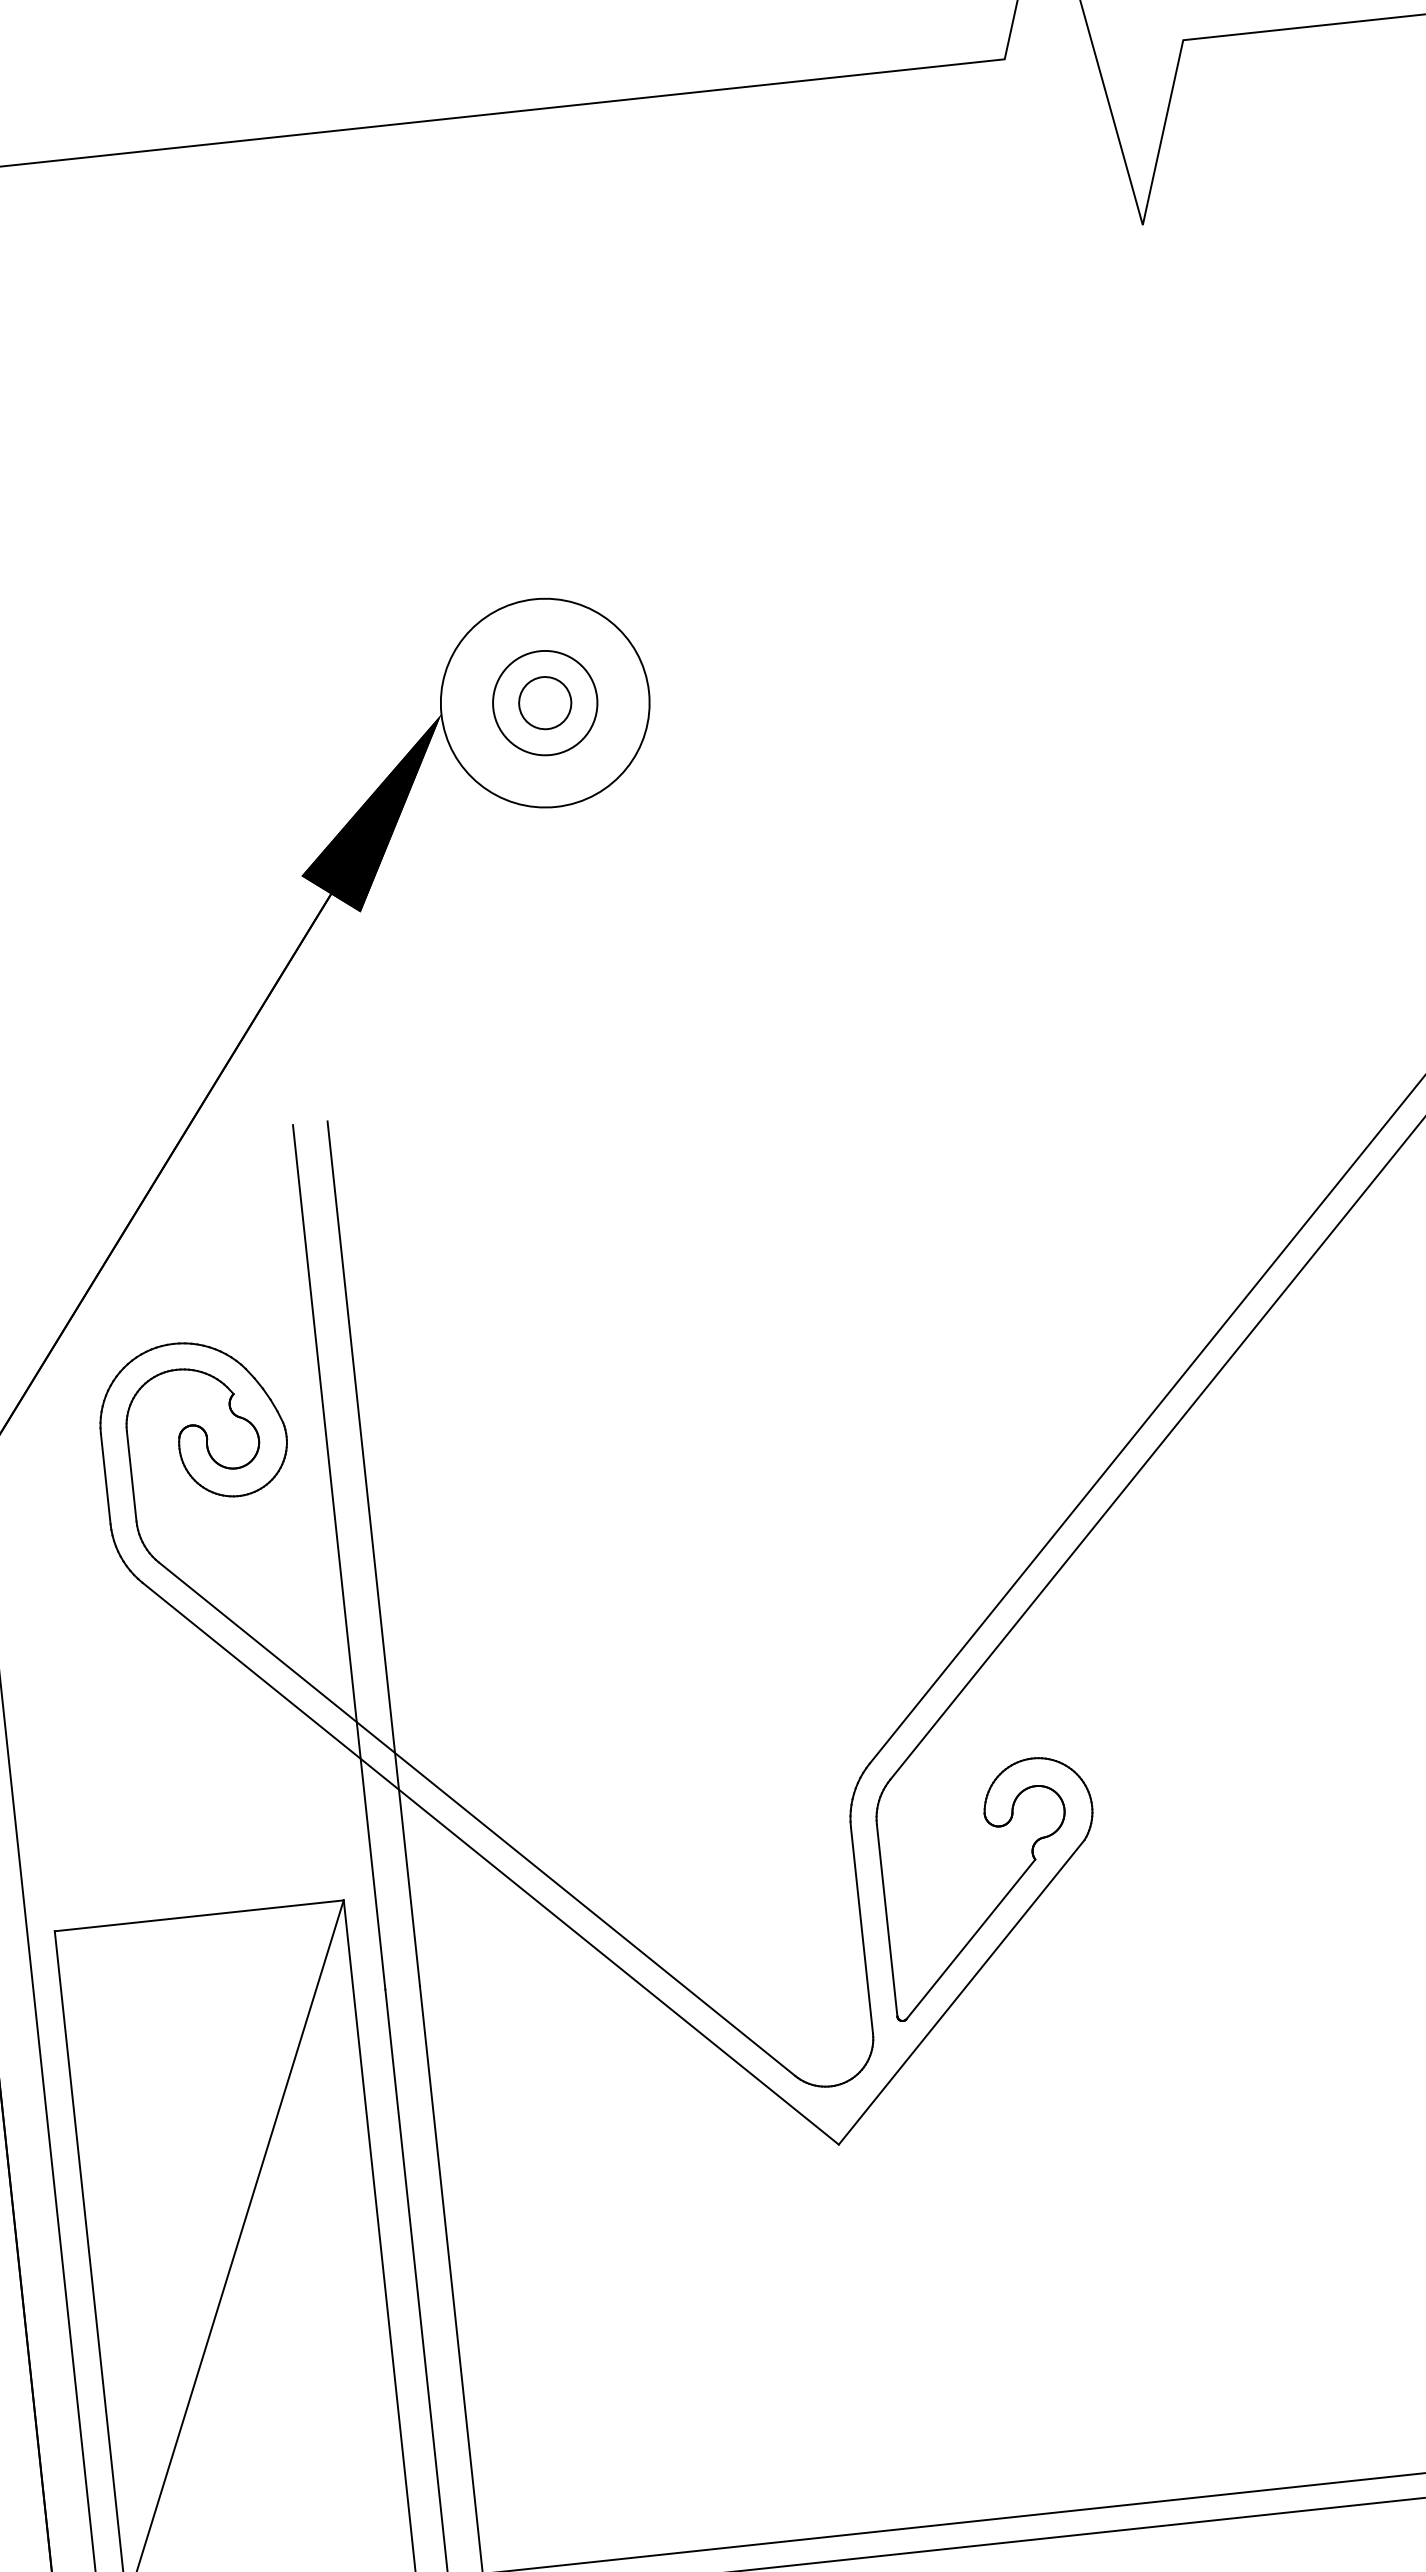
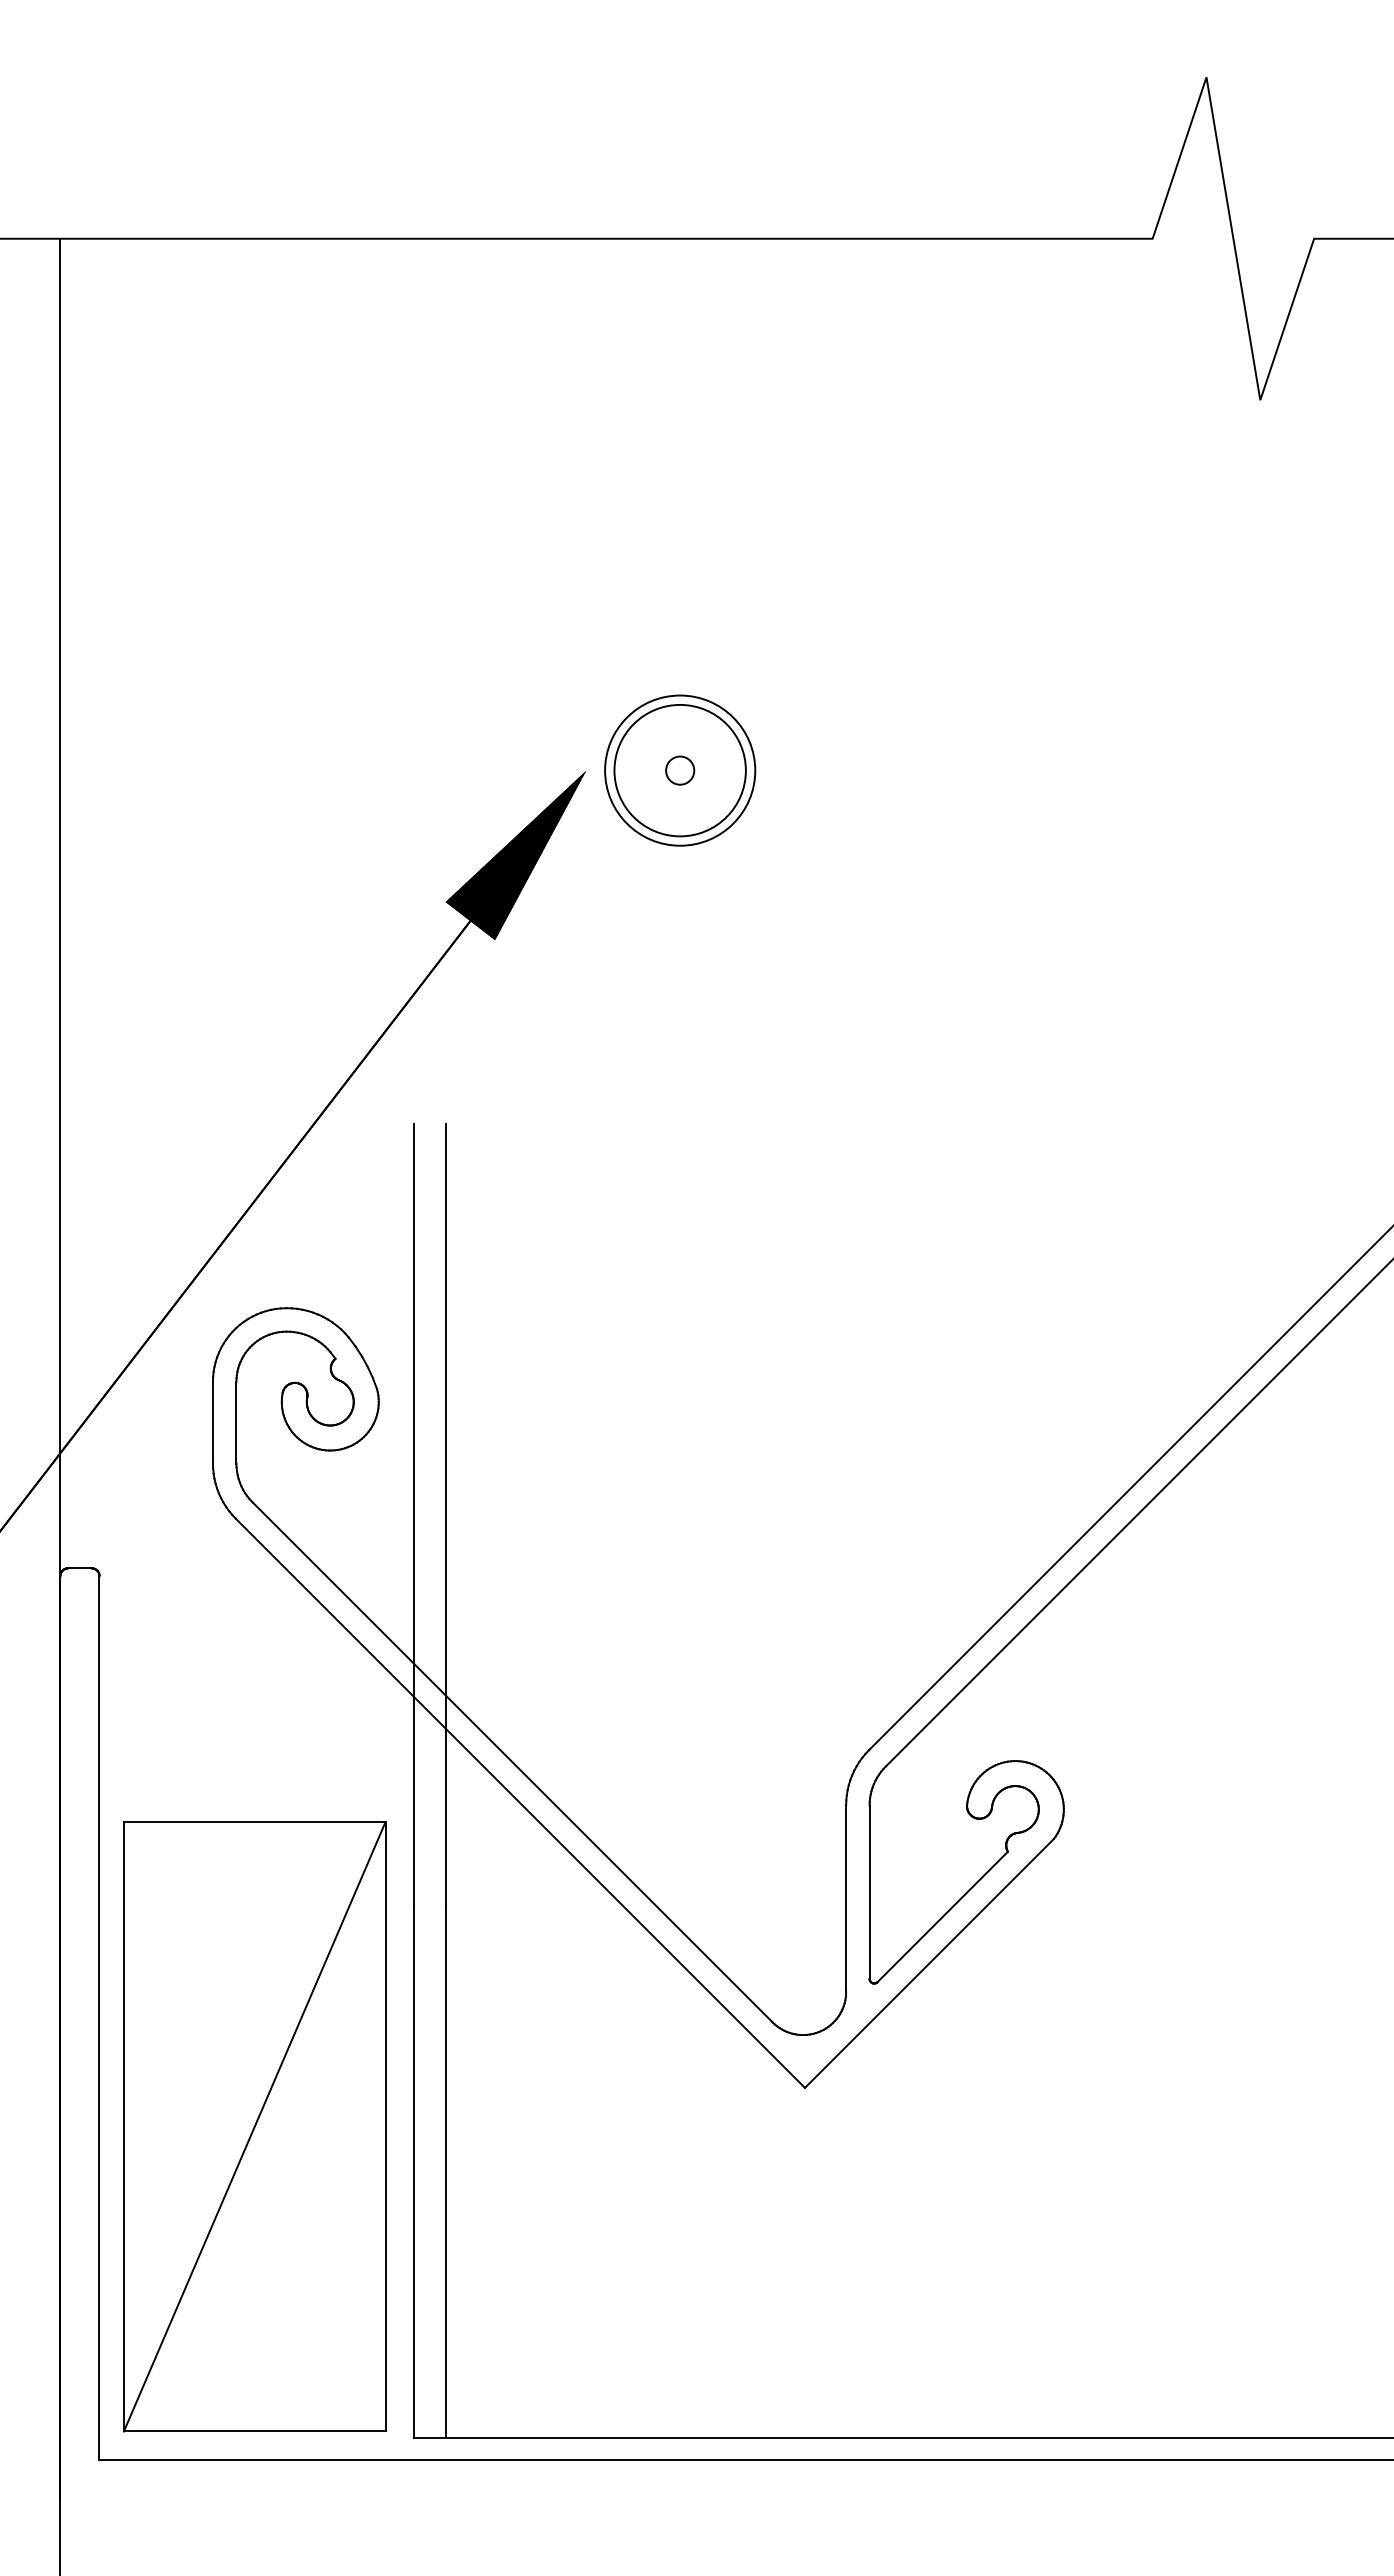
circle: (545, 702) -> (680, 770), size x0.7
circle: (545, 702) -> (680, 770), size x1.6
circle: (544, 703) -> (679, 770), size x0.6

